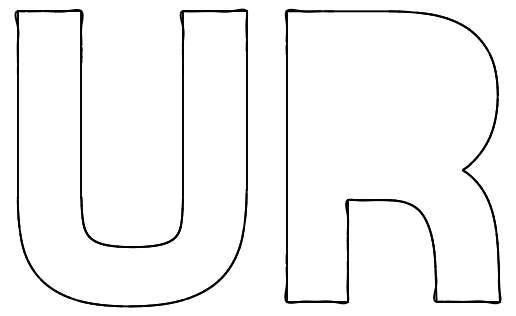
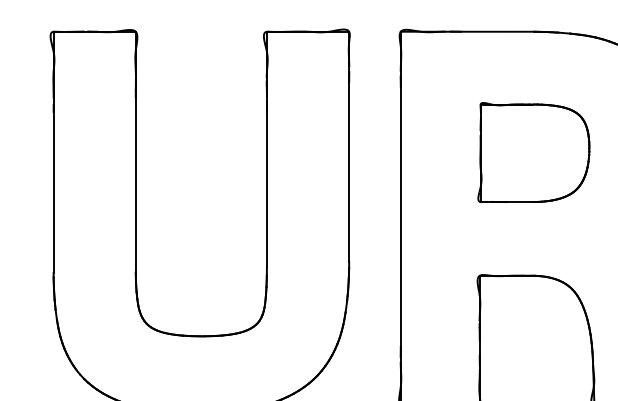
part: (389, 104) -> (533, 152), added

